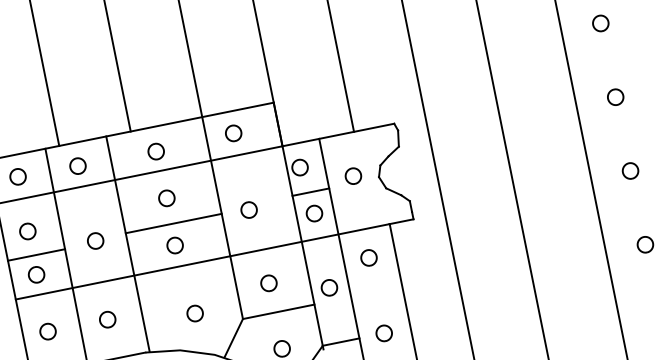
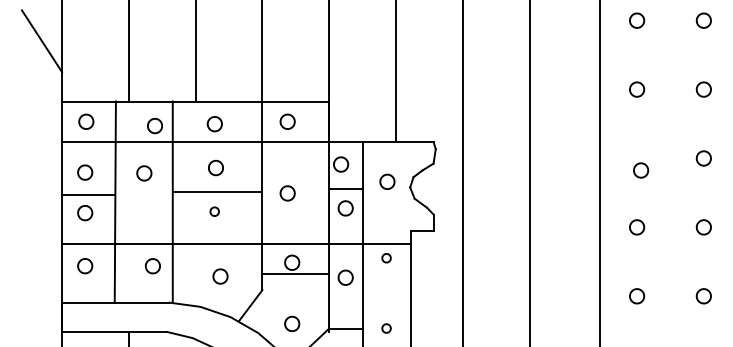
part: (616, 97) -> (641, 170), moved
part: (78, 165) -> (155, 125), moved
part: (95, 241) -> (144, 173), moved
part: (174, 245) -> (214, 211), size x0.6
part: (368, 258) -> (386, 258), size x0.6
line: (202, 261) -> (236, 244), moved
line: (278, 312) -> (295, 274), moved
part: (107, 320) -> (152, 266), moved
part: (384, 333) -> (386, 328), size x0.6

